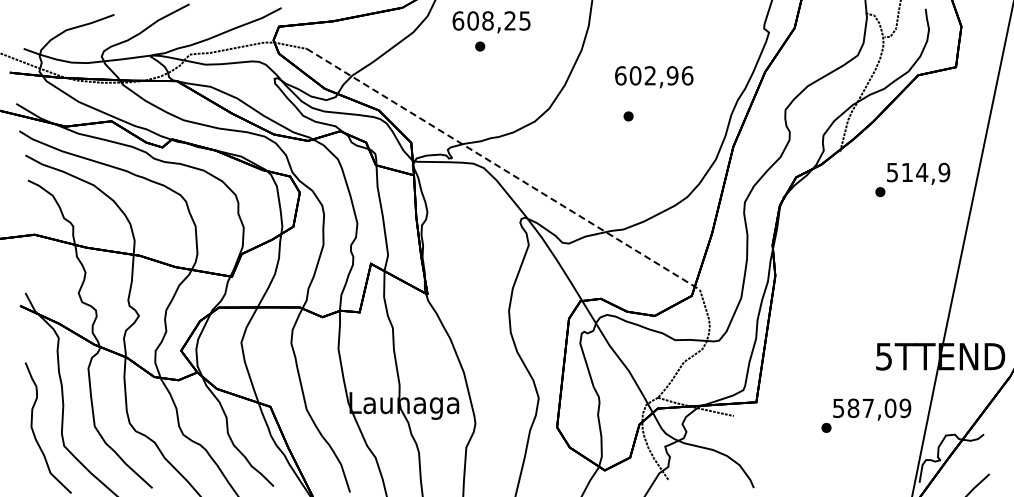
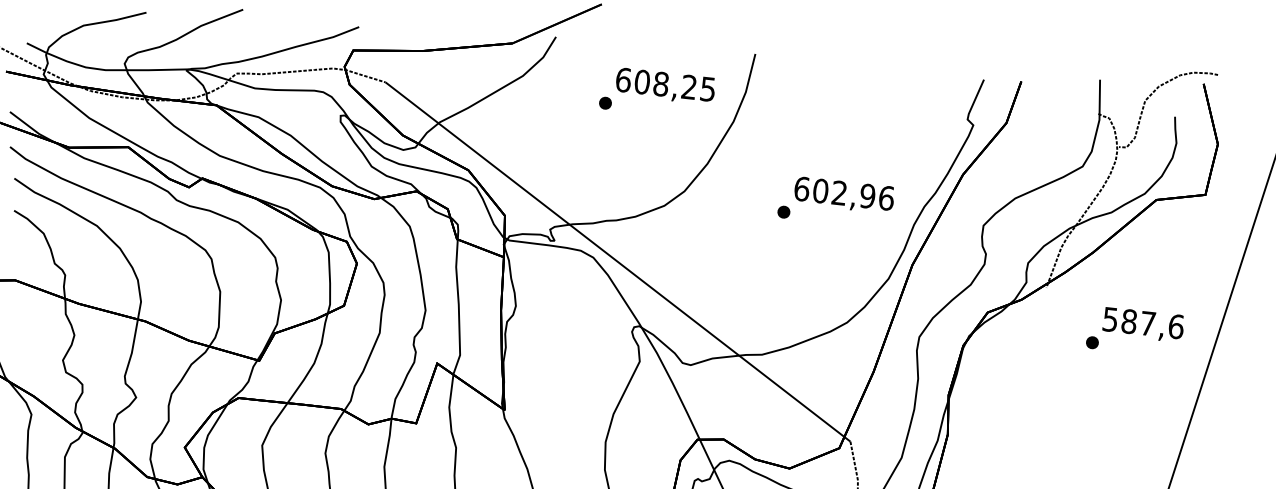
text: (491, 22) -> (665, 86), moved
text: (654, 77) -> (844, 195), moved
line: (503, 169) -> (618, 262), dashed -> solid
text: (925, 172) -> (1152, 324), 514,9 -> 587,6

